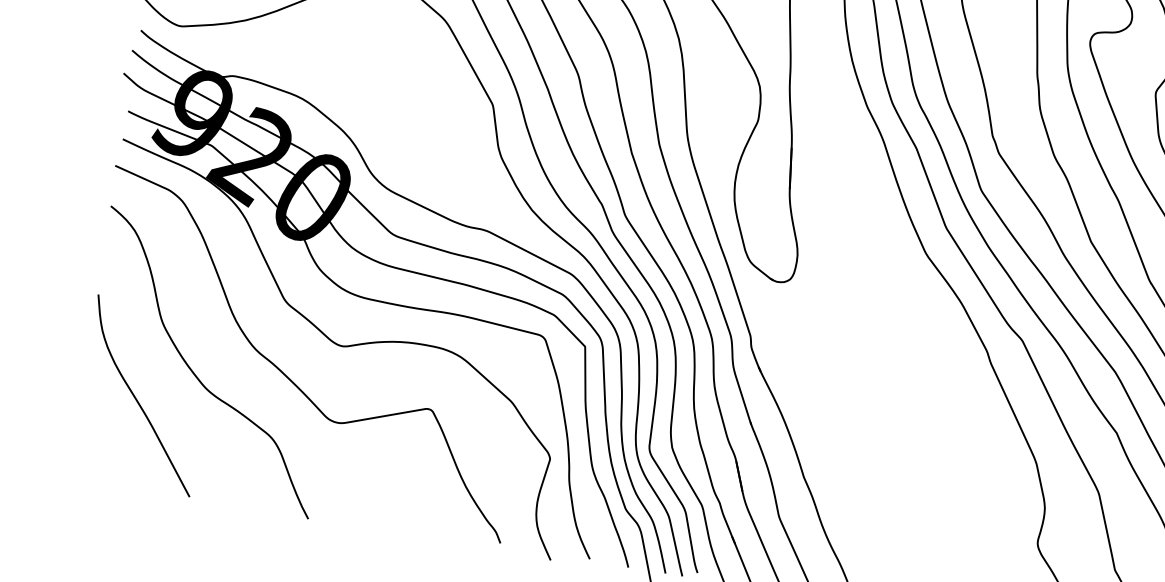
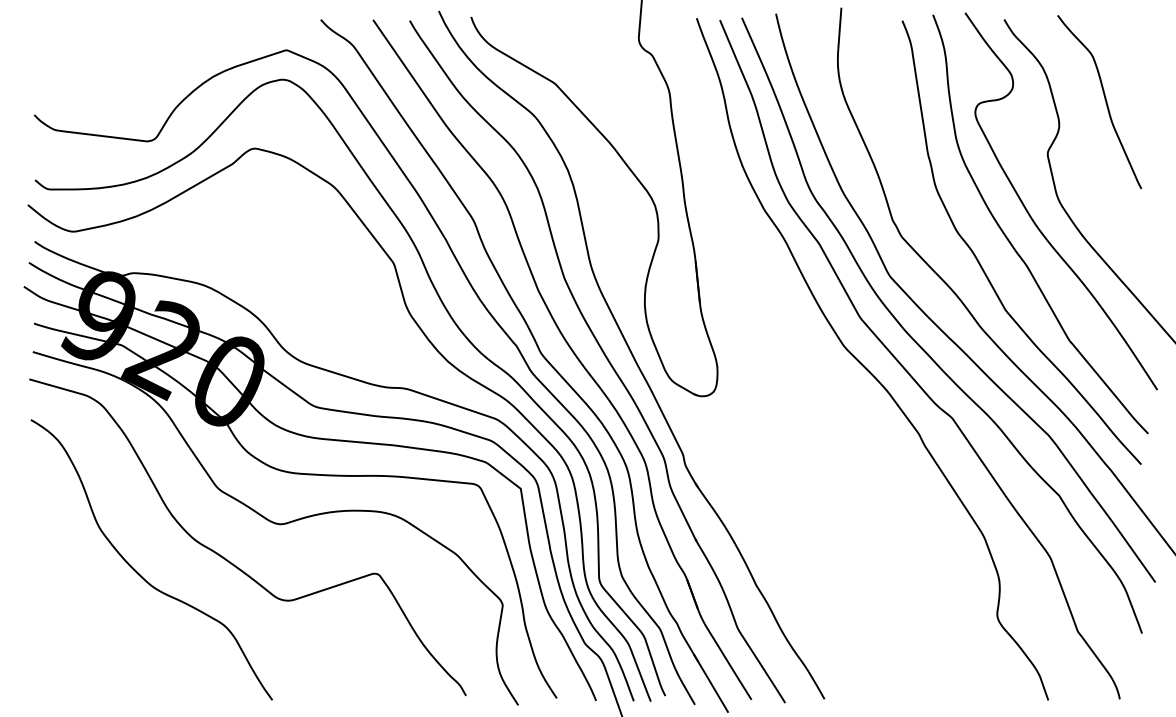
curve: (137, 398) -> (85, 606), removed

